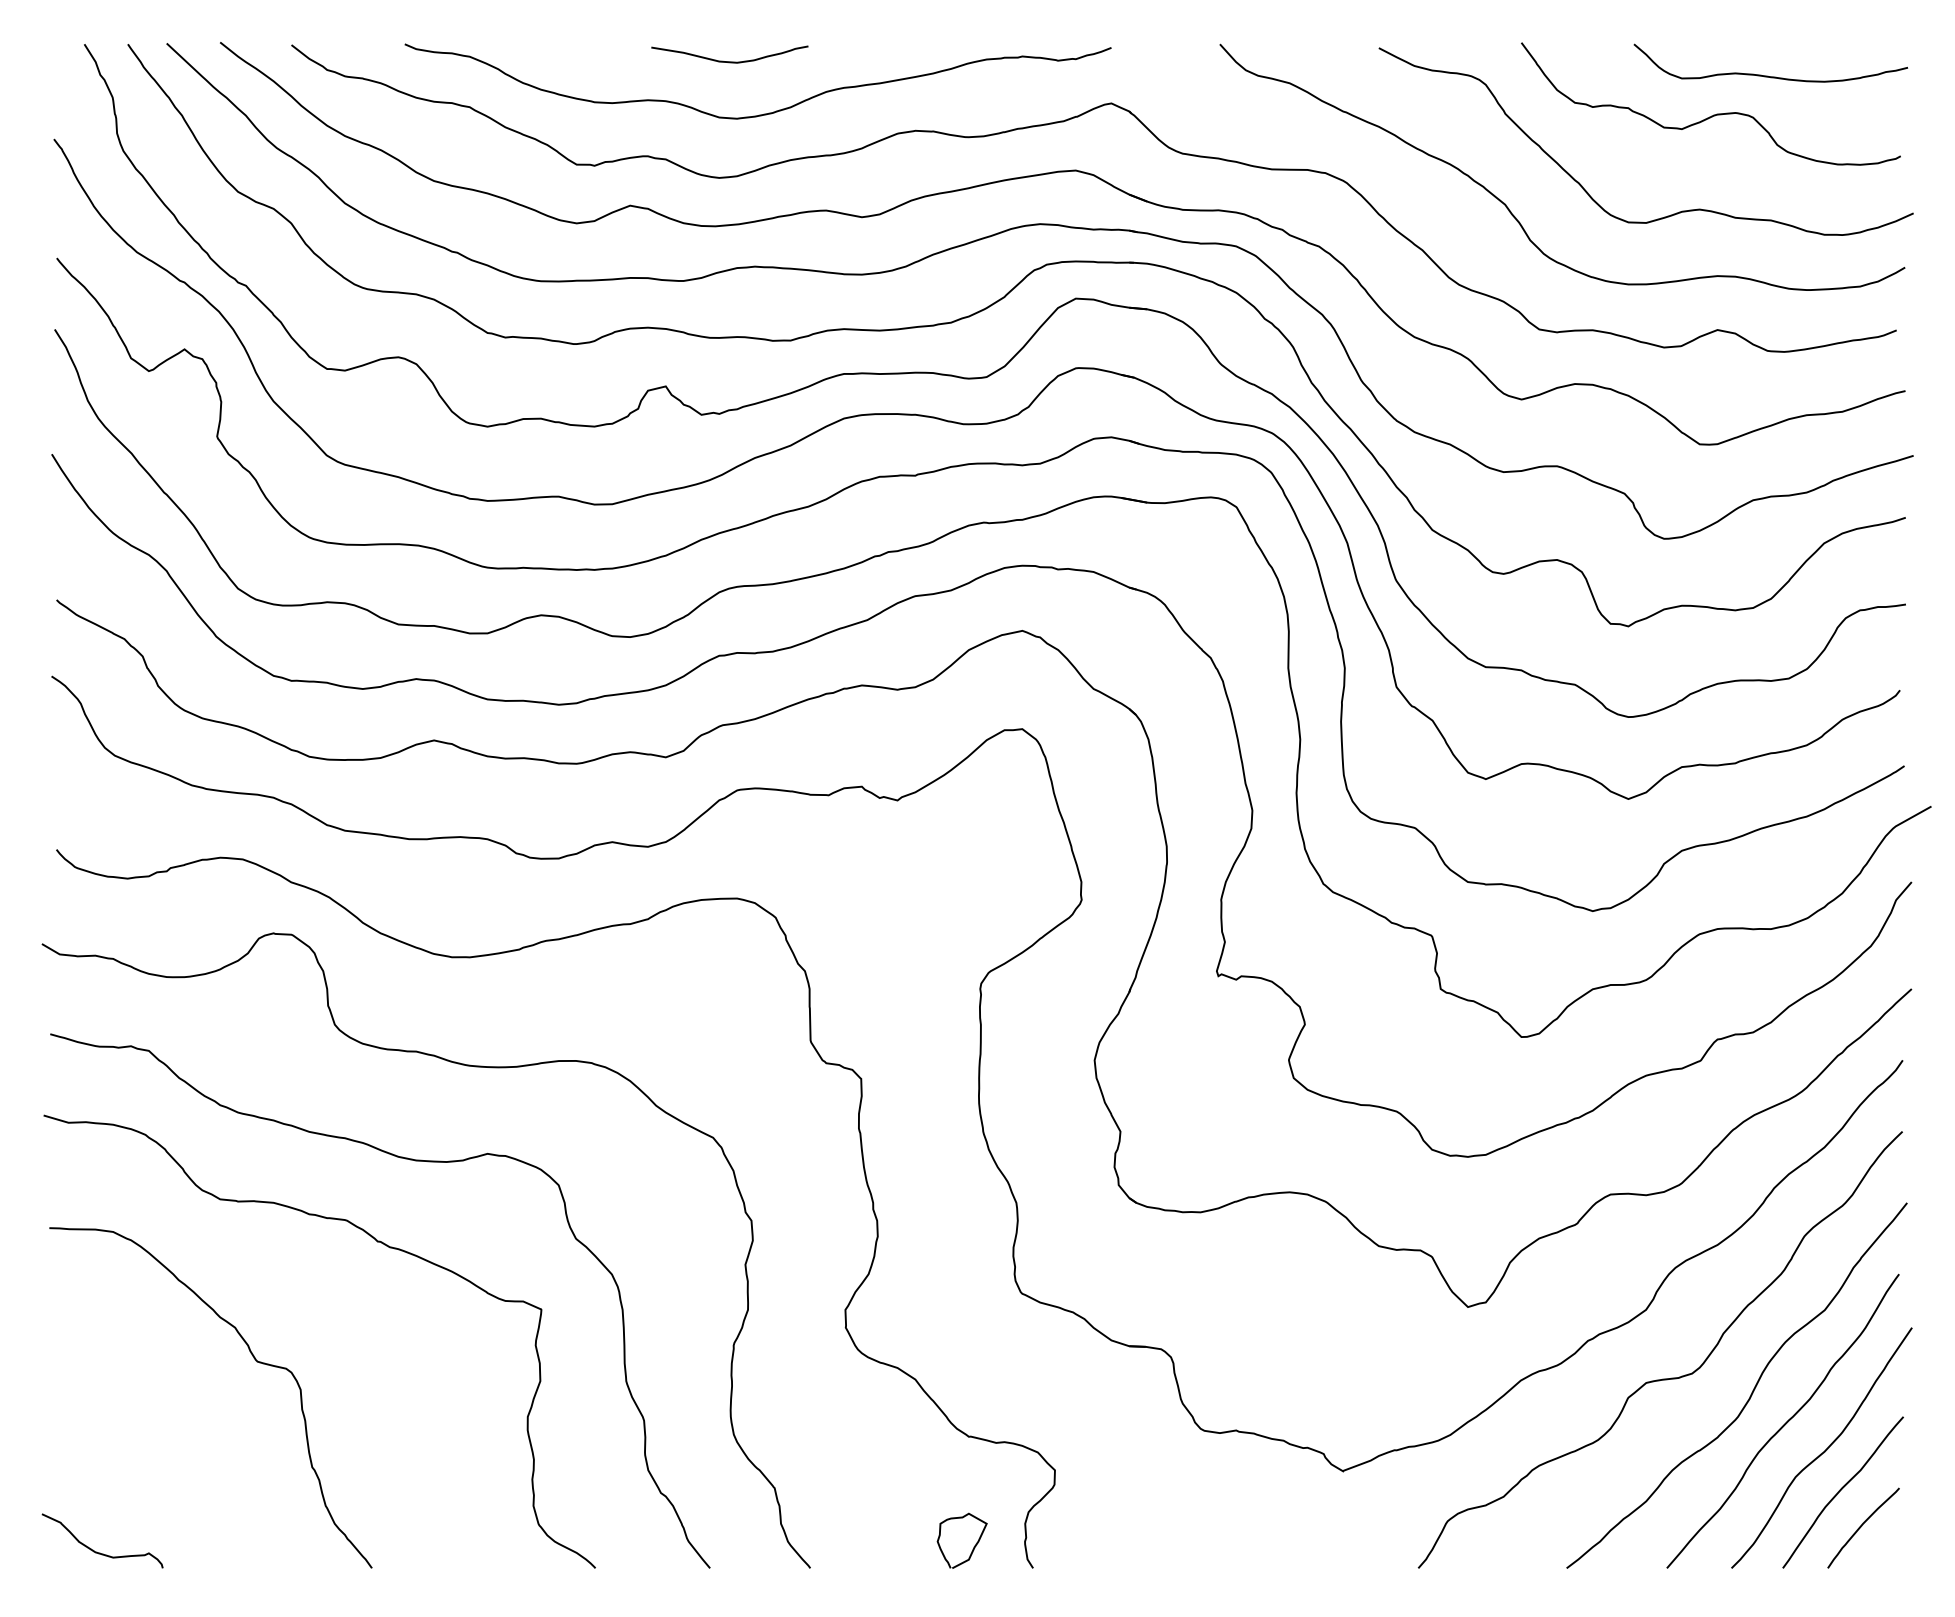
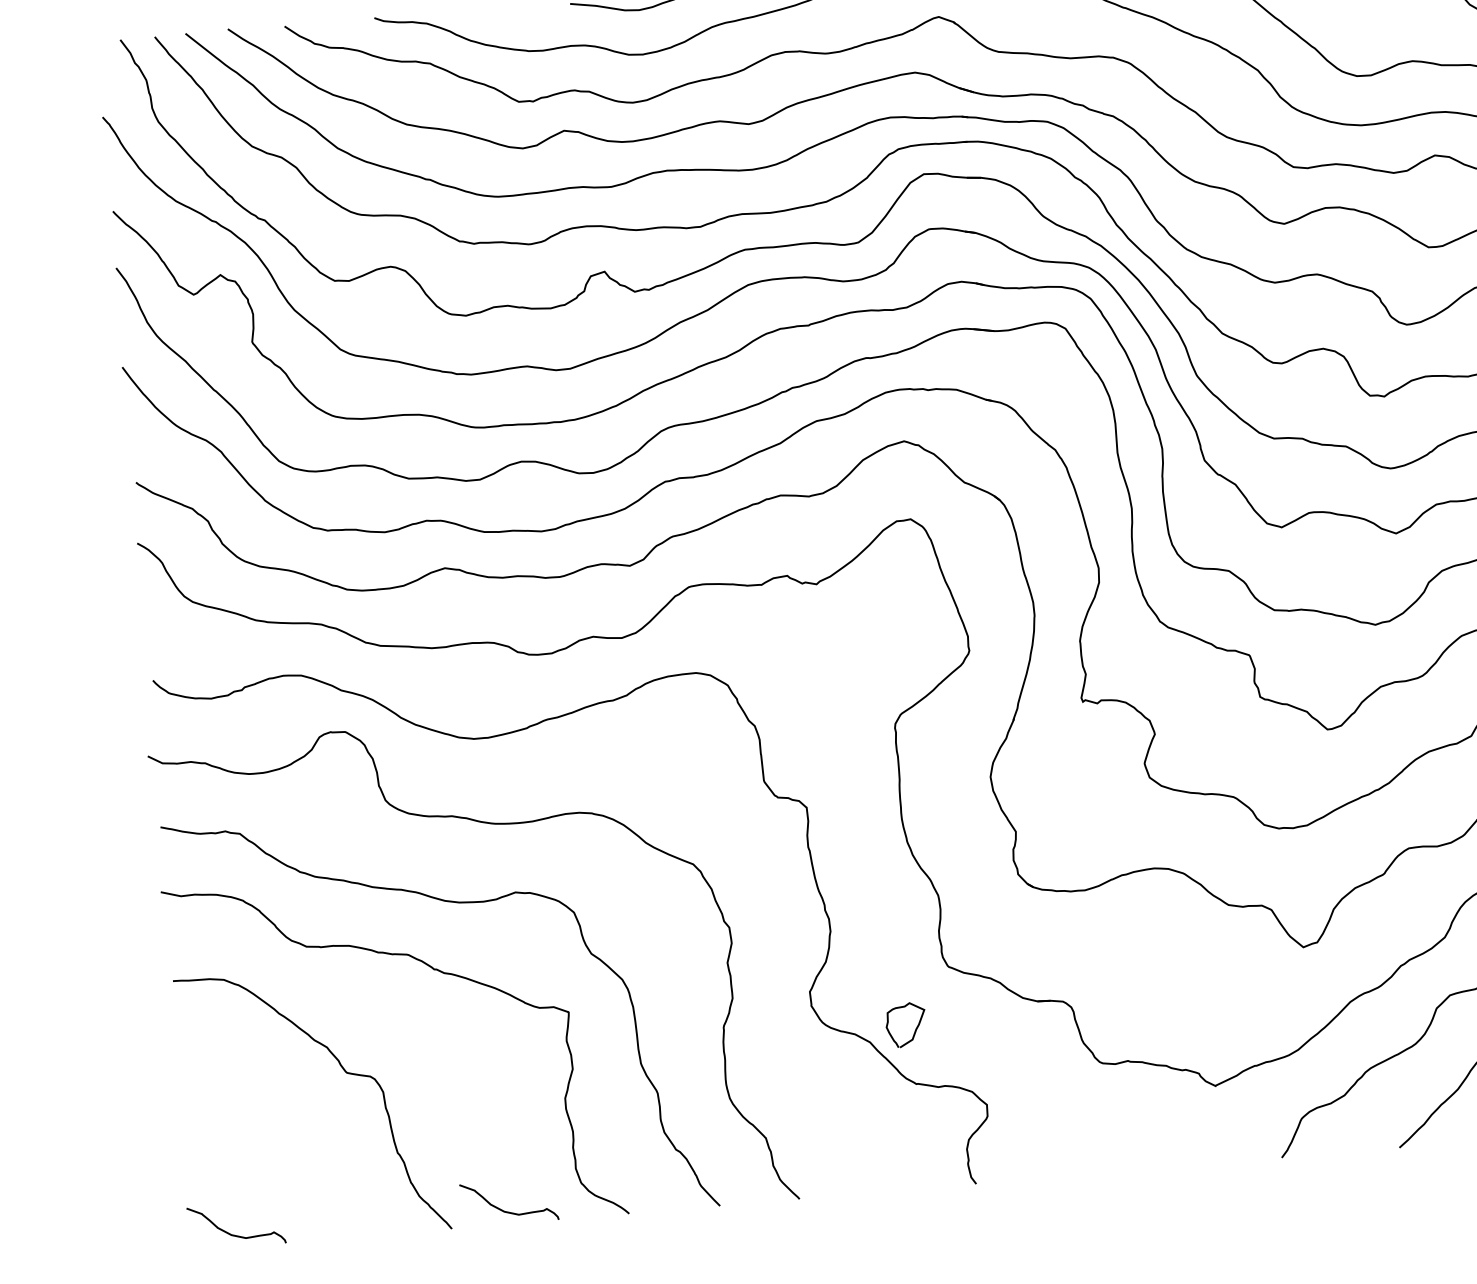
curve: (973, 1547) -> (915, 1029), moved
curve: (444, 1552) -> (508, 1211), added

